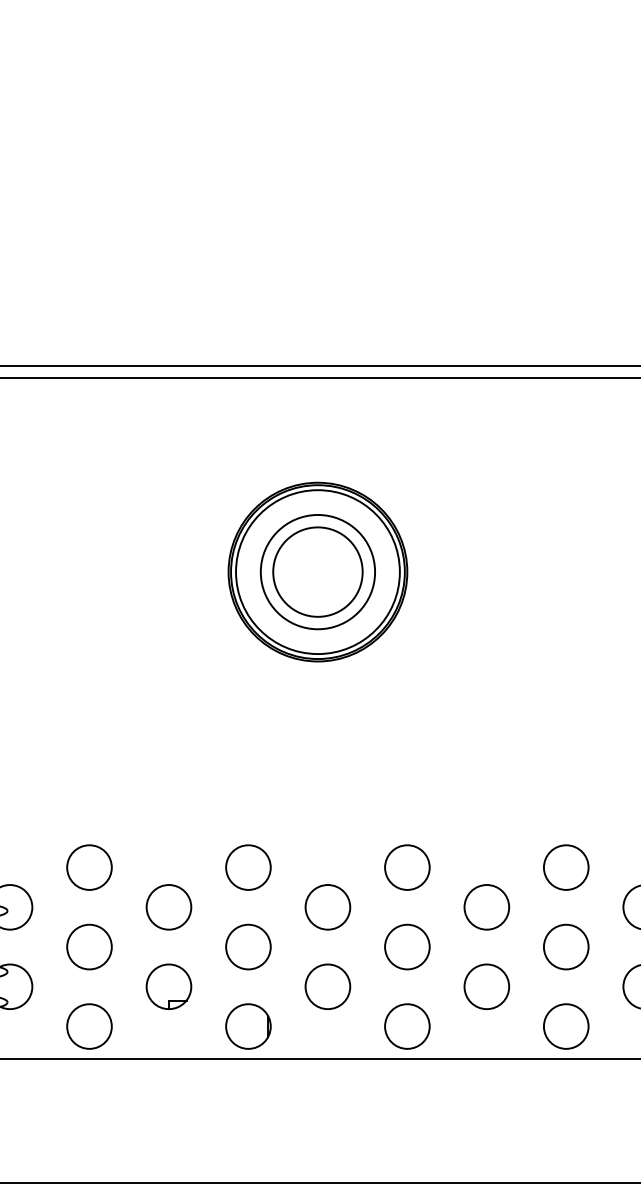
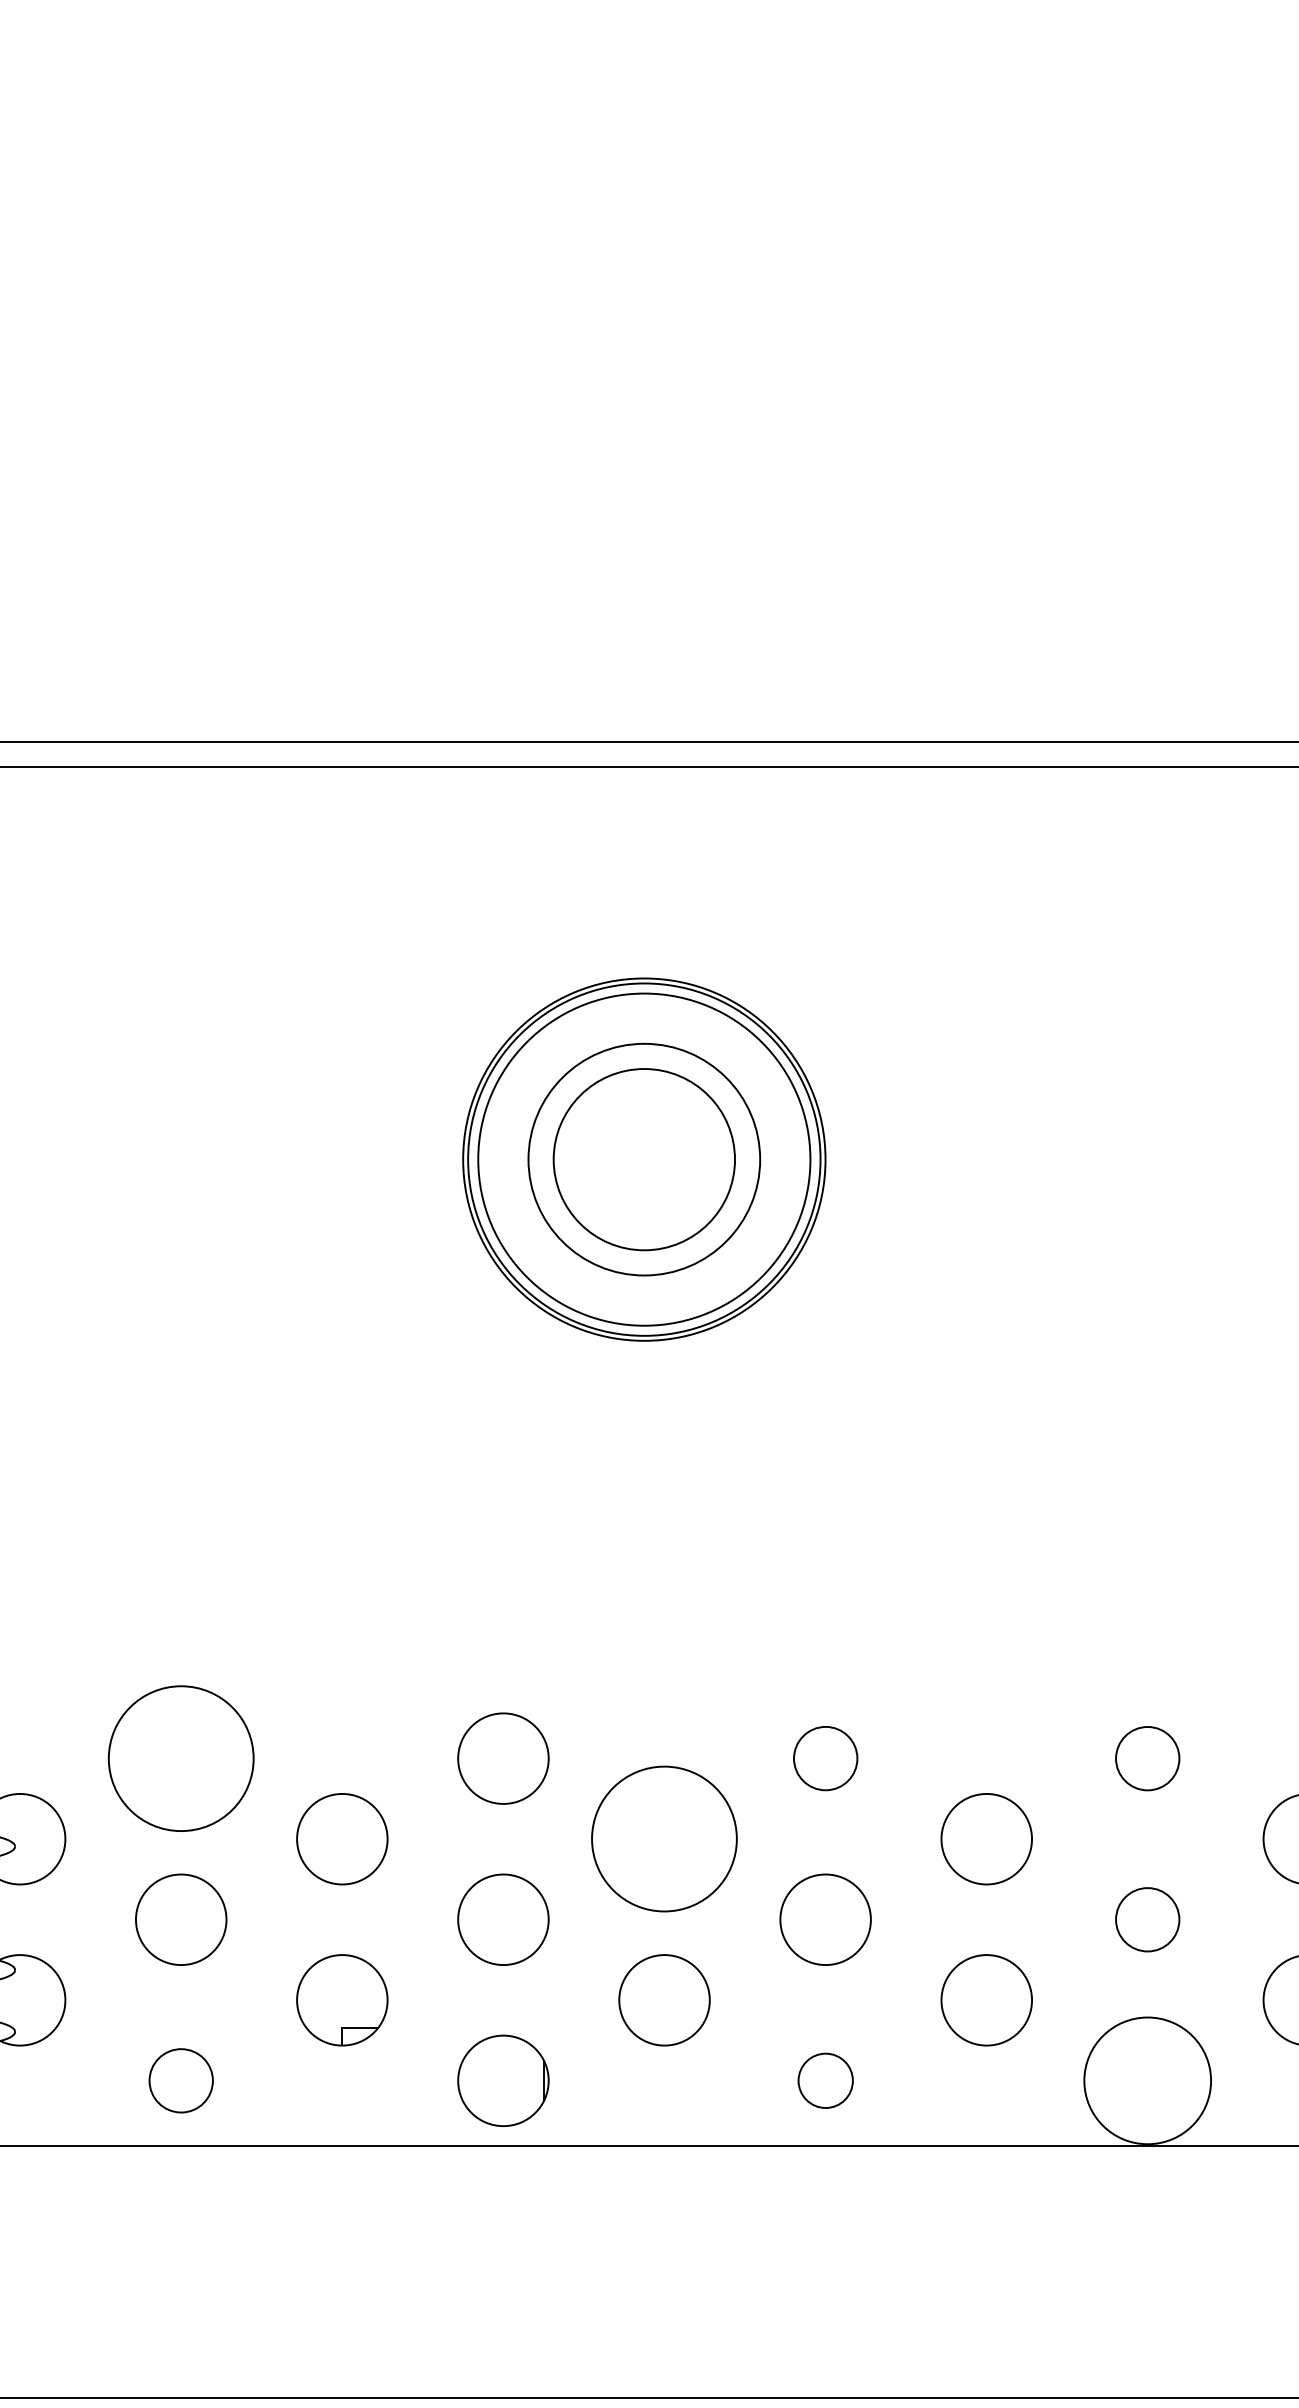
circle: (89, 867) -> (181, 1758), size x1.6
circle: (407, 867) -> (825, 1758), size x0.7
circle: (565, 867) -> (1146, 1758), size x0.7
circle: (327, 907) -> (663, 1839), size x1.6
circle: (565, 946) -> (1146, 1918), size x0.7
circle: (89, 1026) -> (181, 2080), size x0.7
circle: (407, 1026) -> (825, 2080), size x0.6
circle: (565, 1026) -> (1146, 2080), size x1.4

